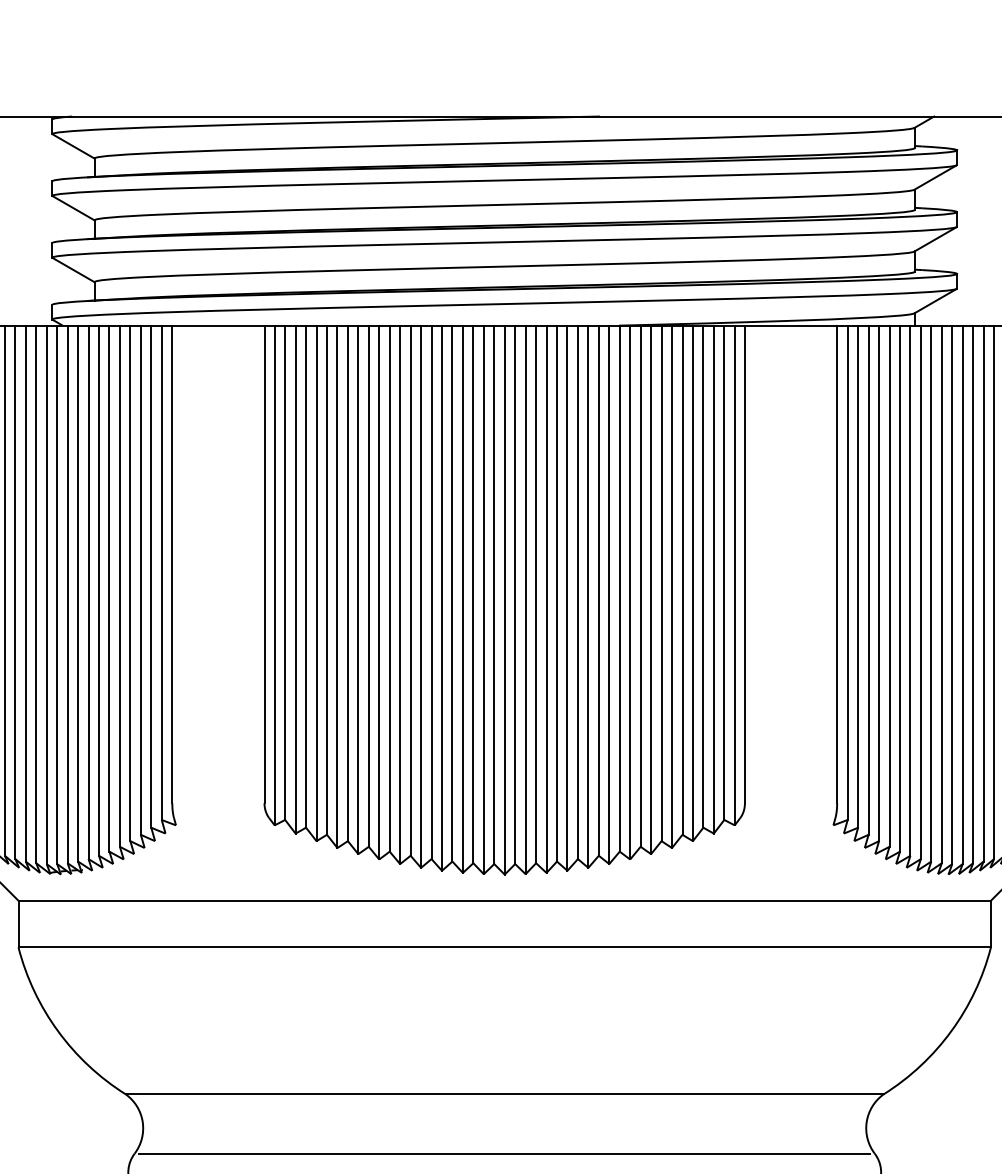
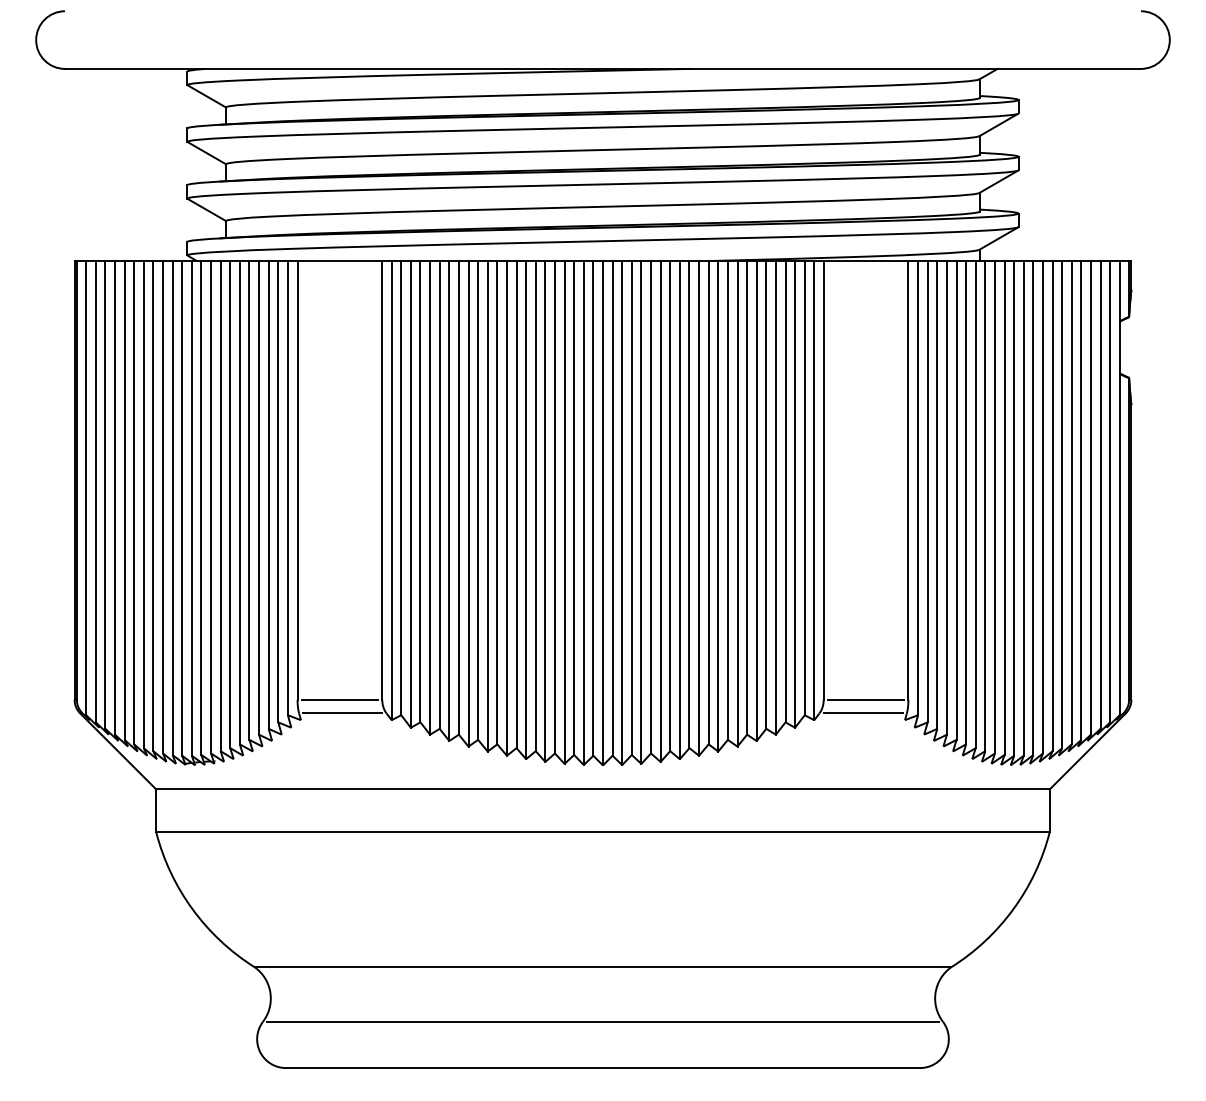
line: (217, 802) -> (339, 699), added
line: (791, 802) -> (866, 699), added
line: (221, 818) -> (342, 713), added
line: (788, 818) -> (863, 713), added

